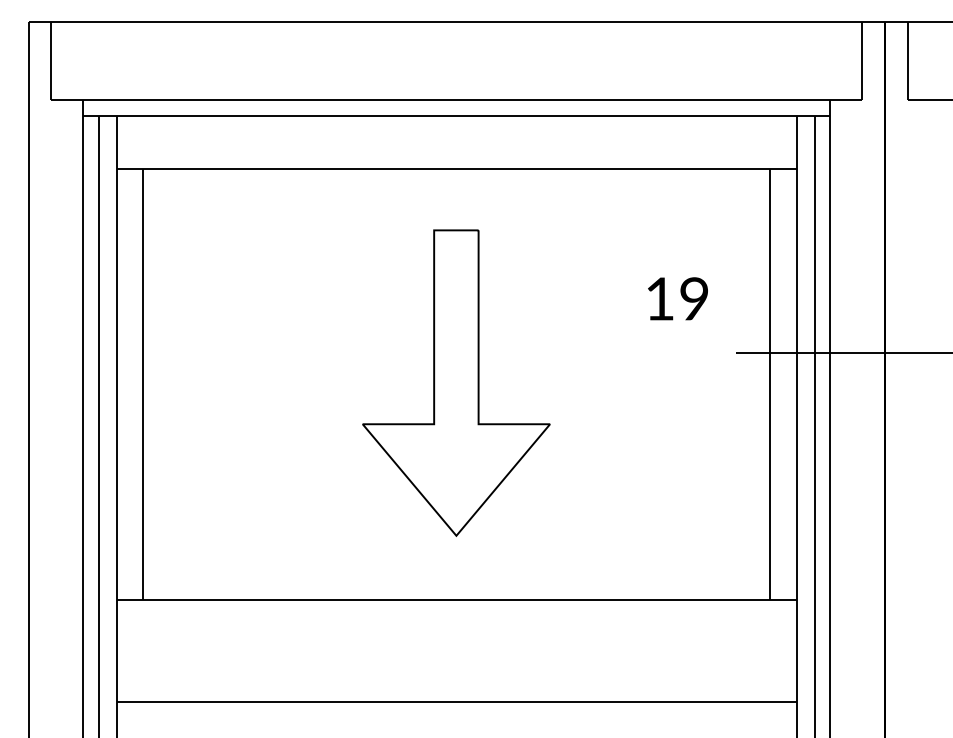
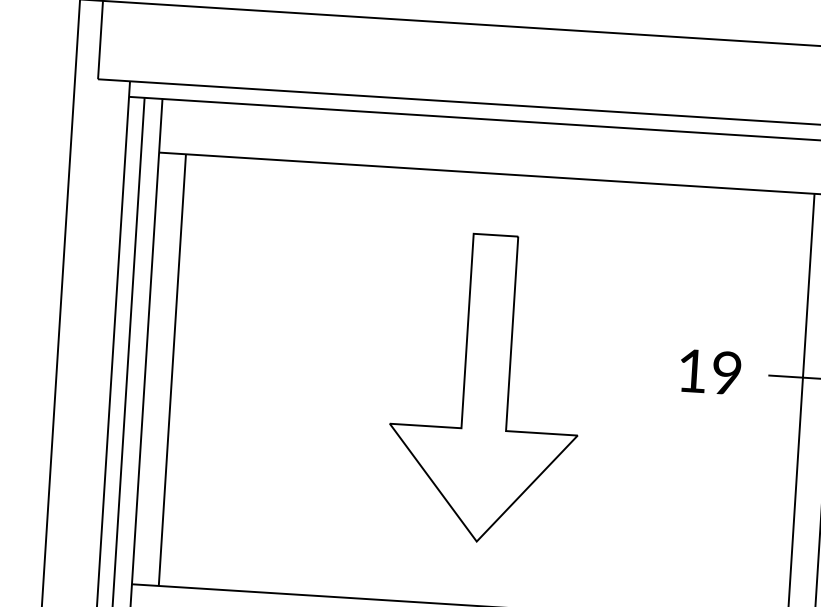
text: (677, 298) -> (710, 371), moved

